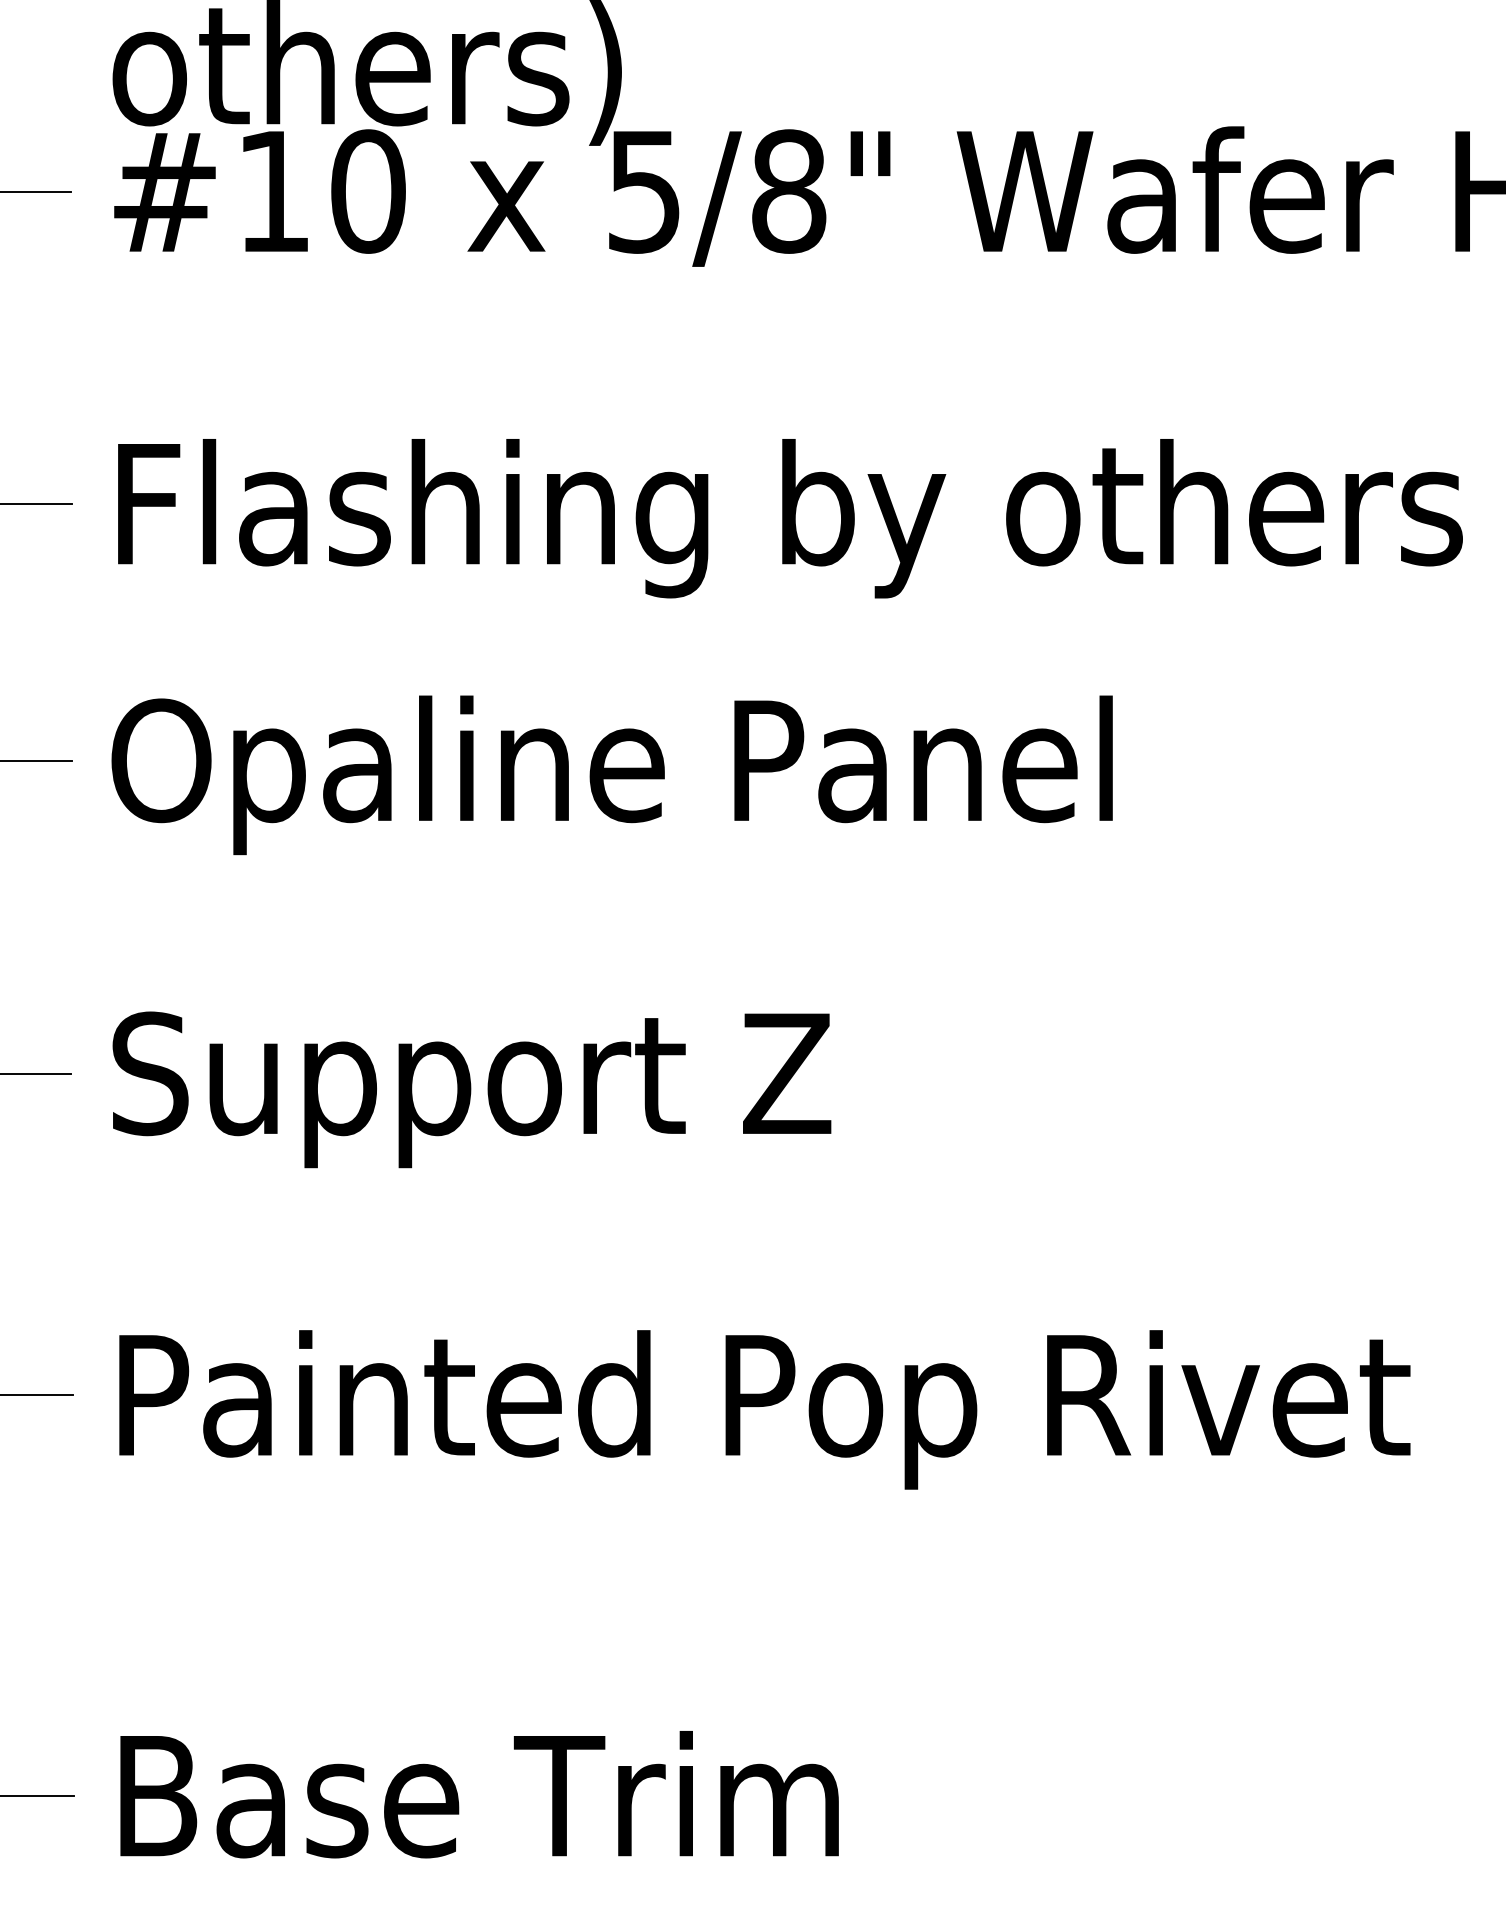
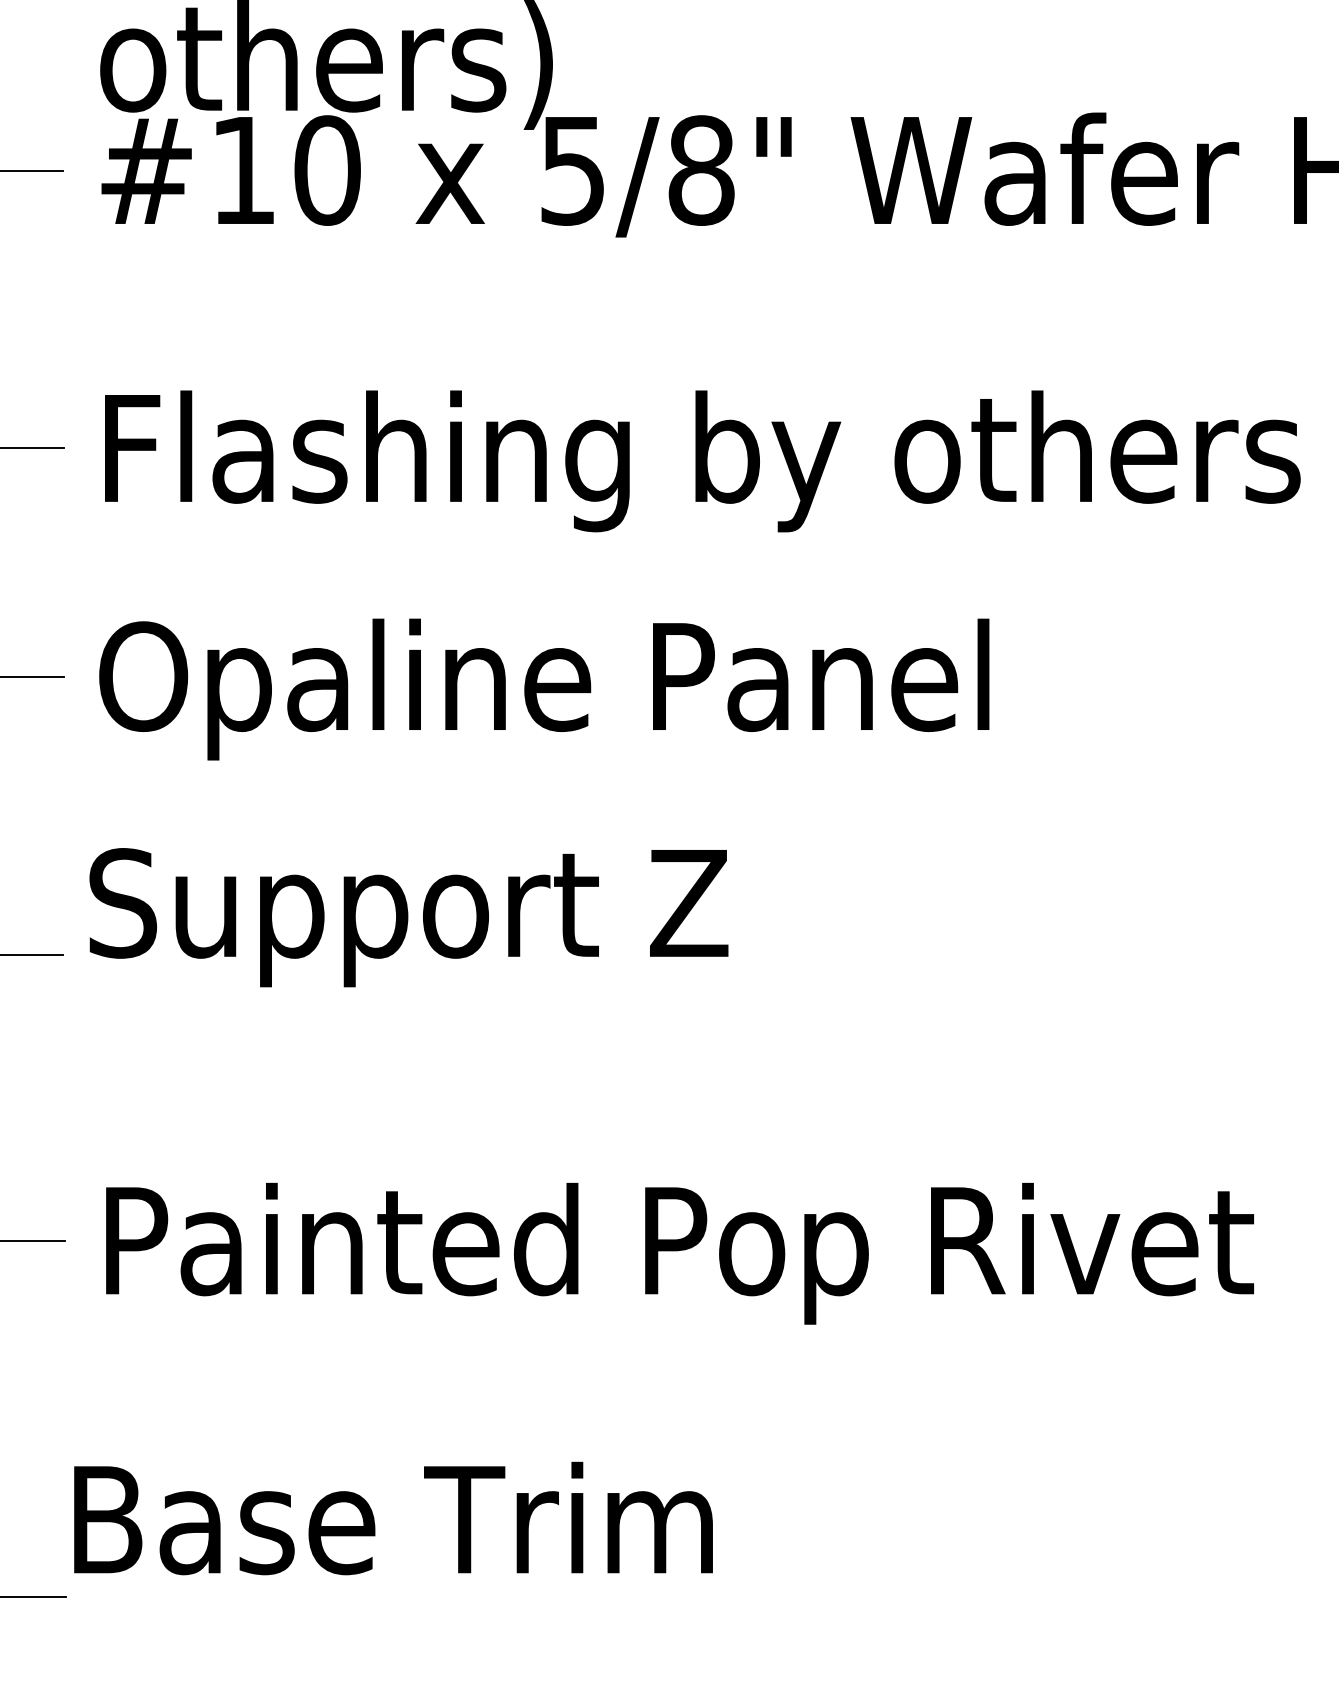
text: (471, 1089) -> (408, 917), moved
text: (479, 1794) -> (393, 1518), moved

